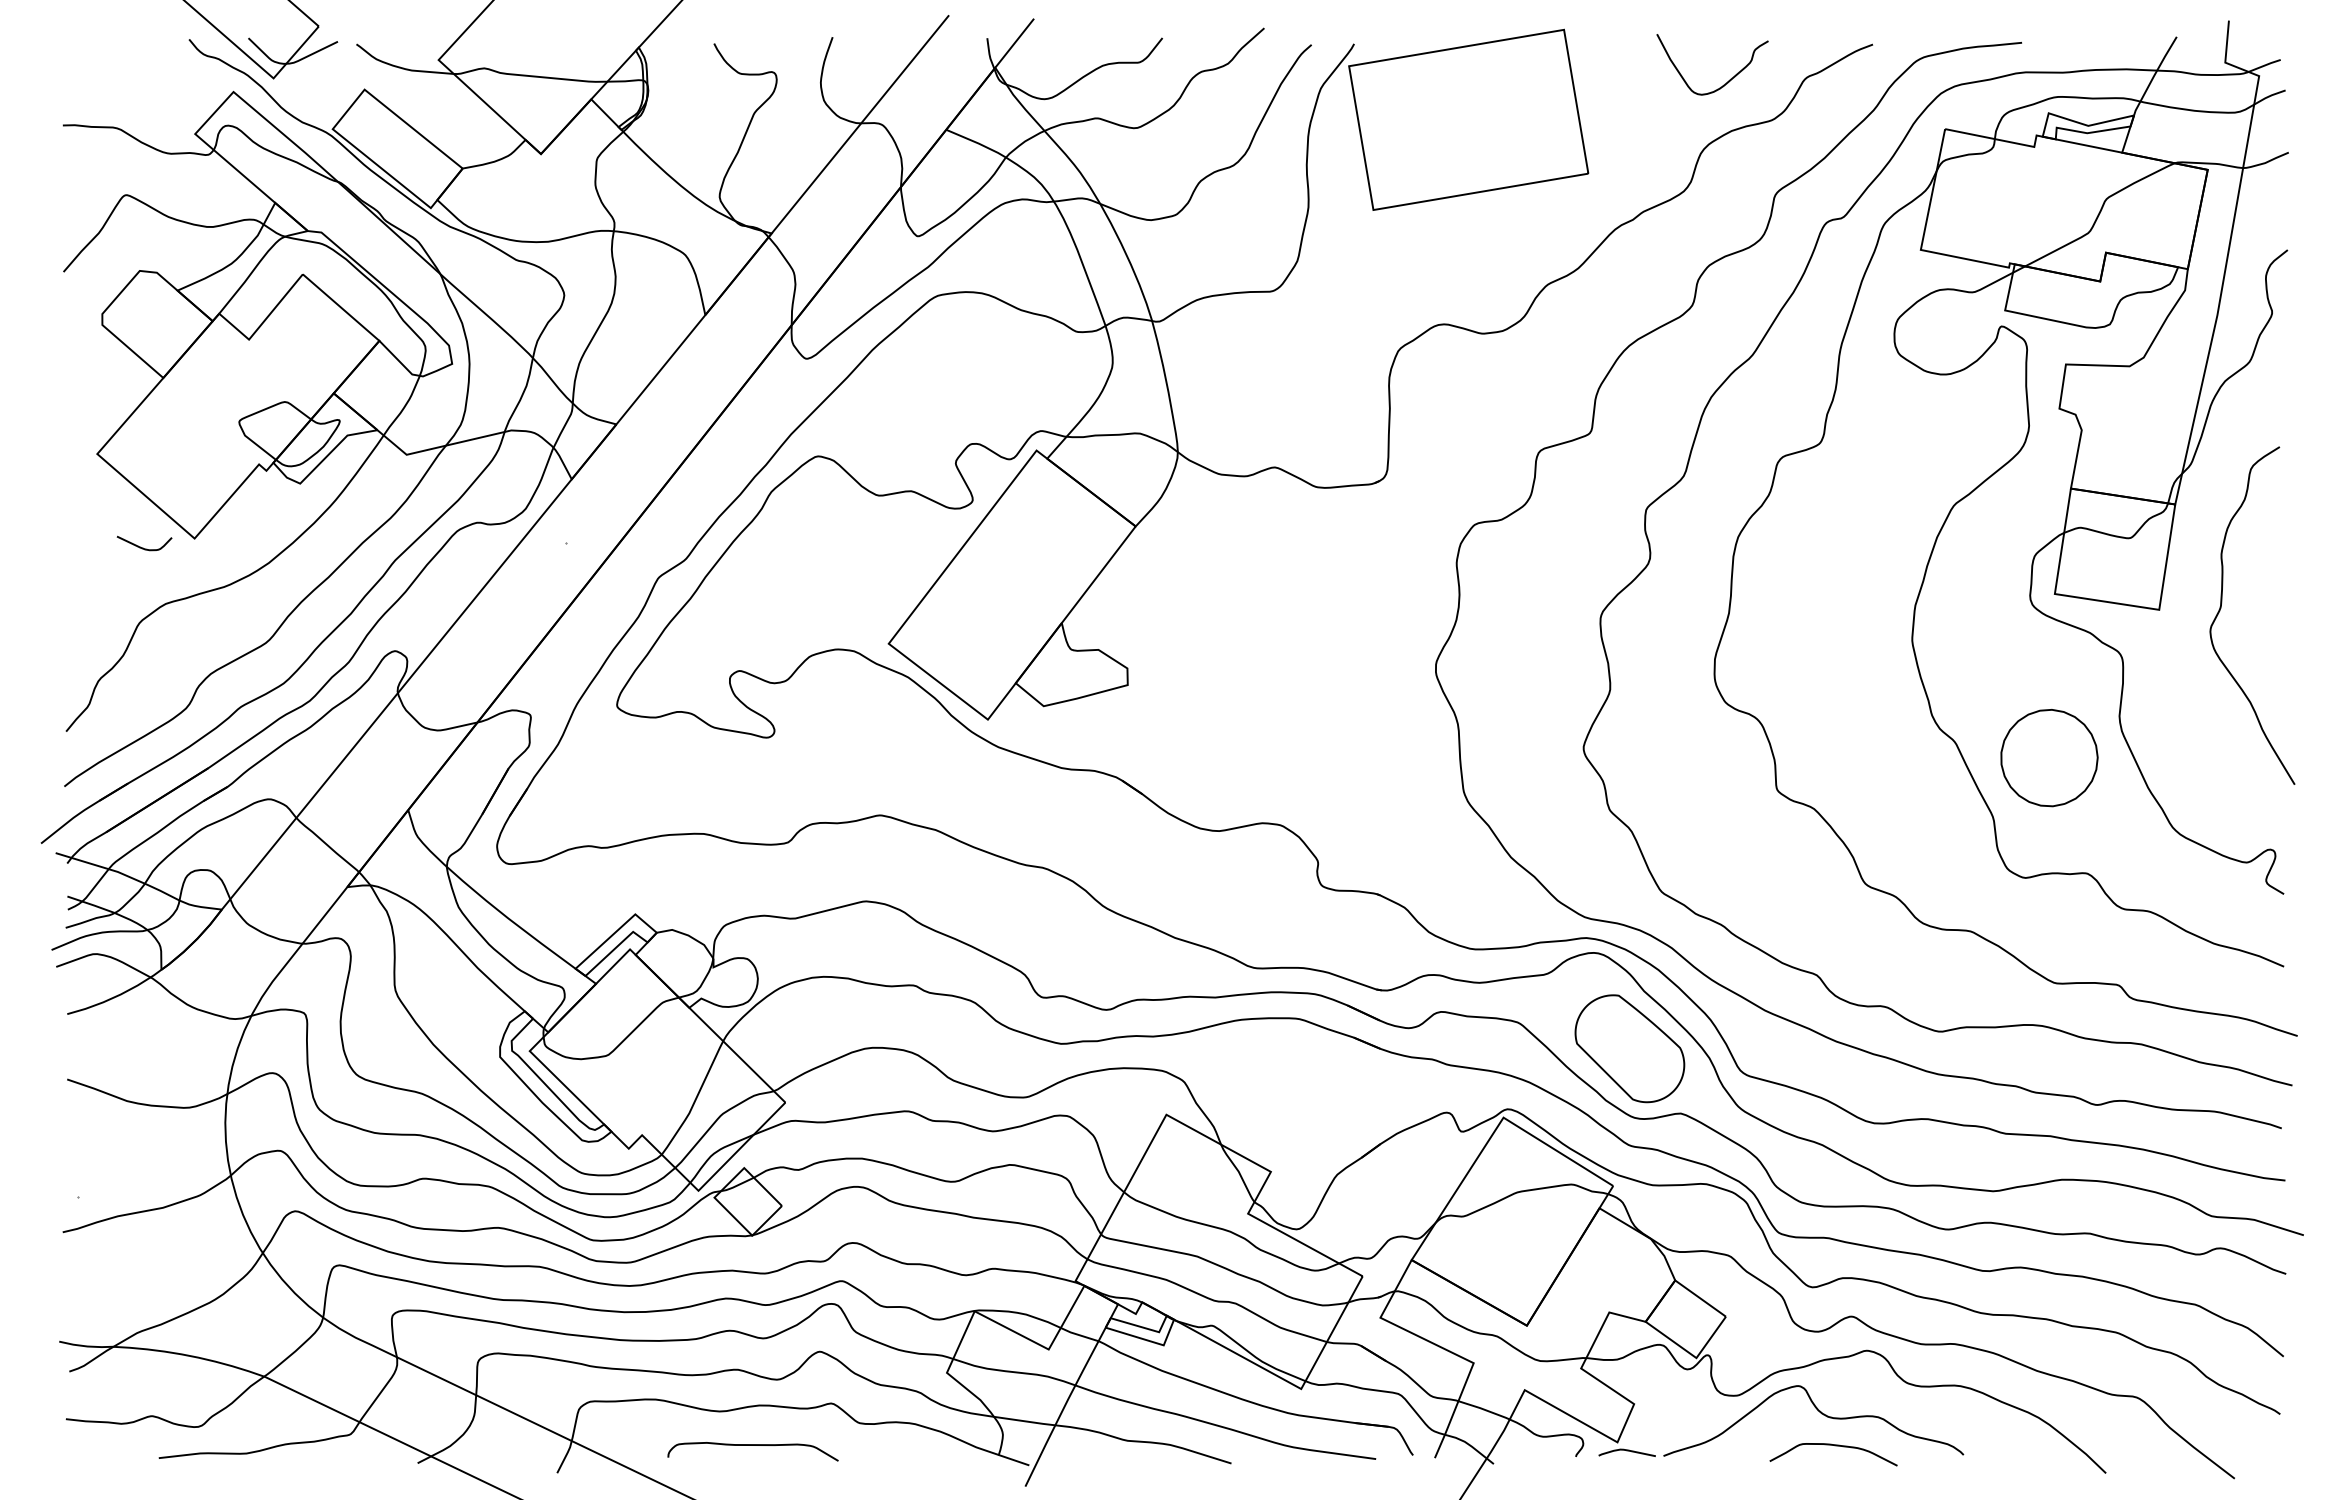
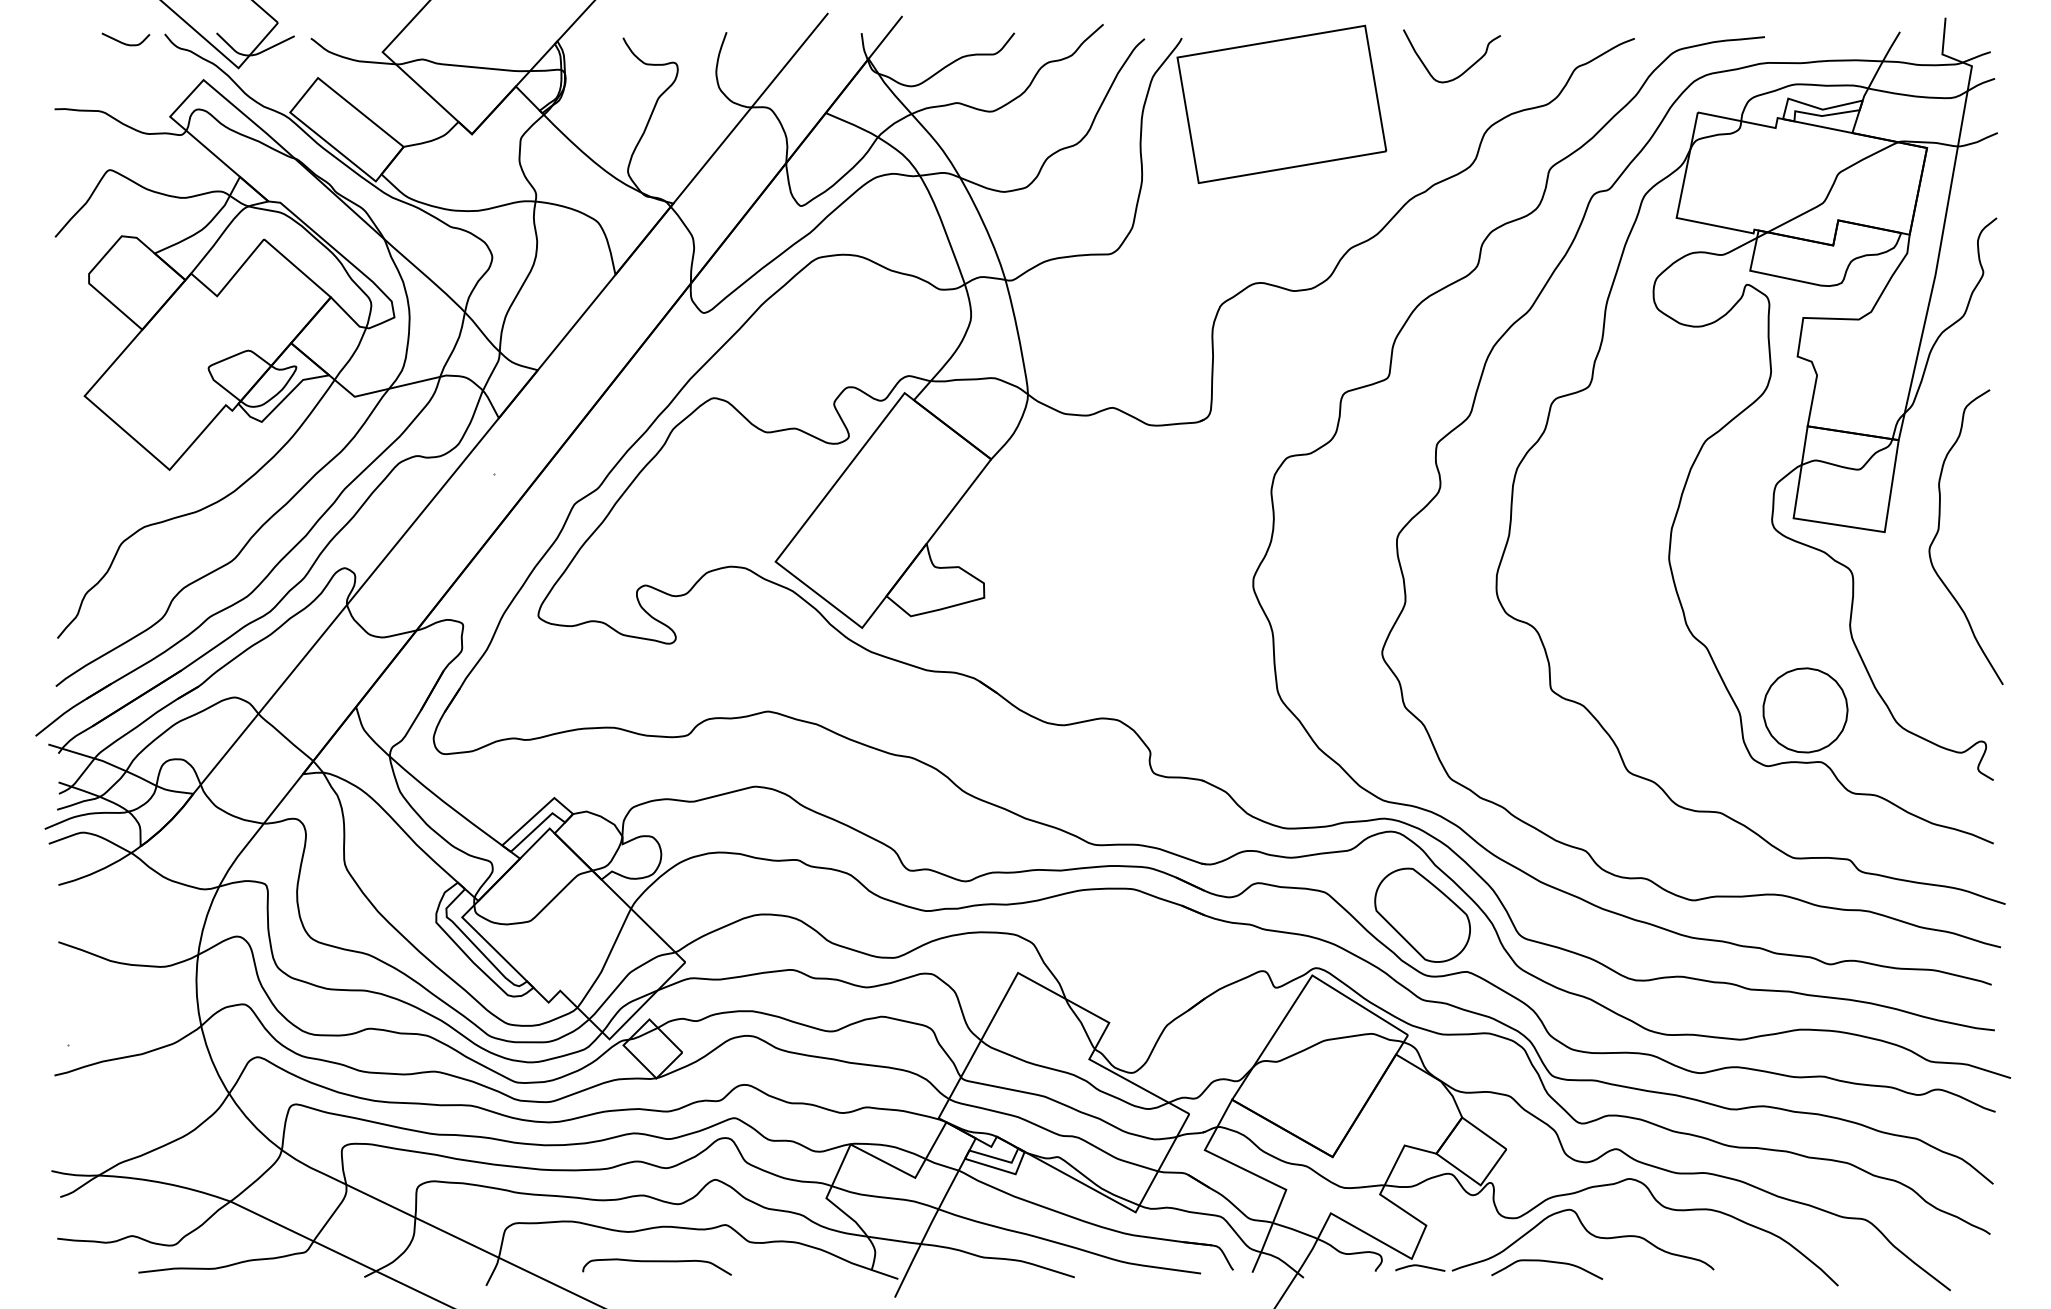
curve: (1728, 80) -> (1465, 70), moved
curve: (143, 547) -> (125, 42), moved
part: (2049, 758) -> (1805, 710), moved
curve: (1834, 1446) -> (1547, 1262), moved

